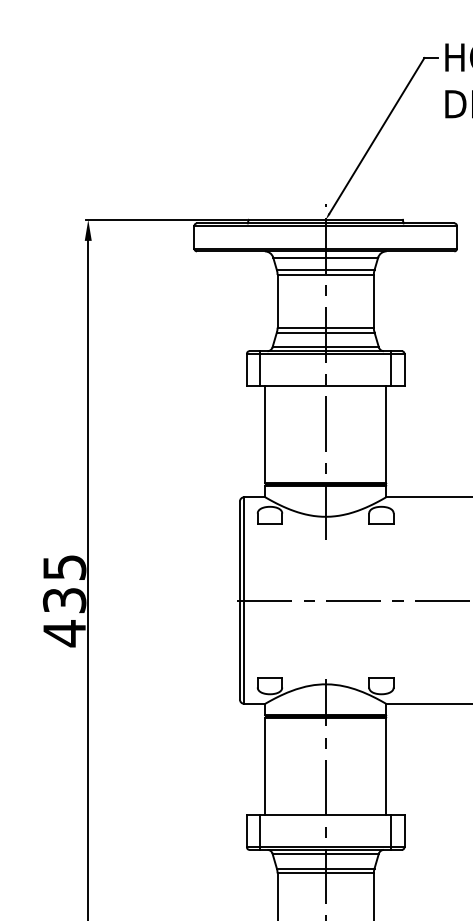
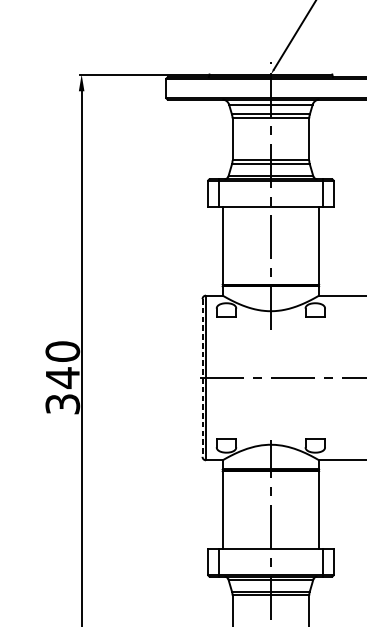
text: (64, 600) -> (62, 377), 435 -> 340
line: (239, 600) -> (202, 377), solid -> dashed

